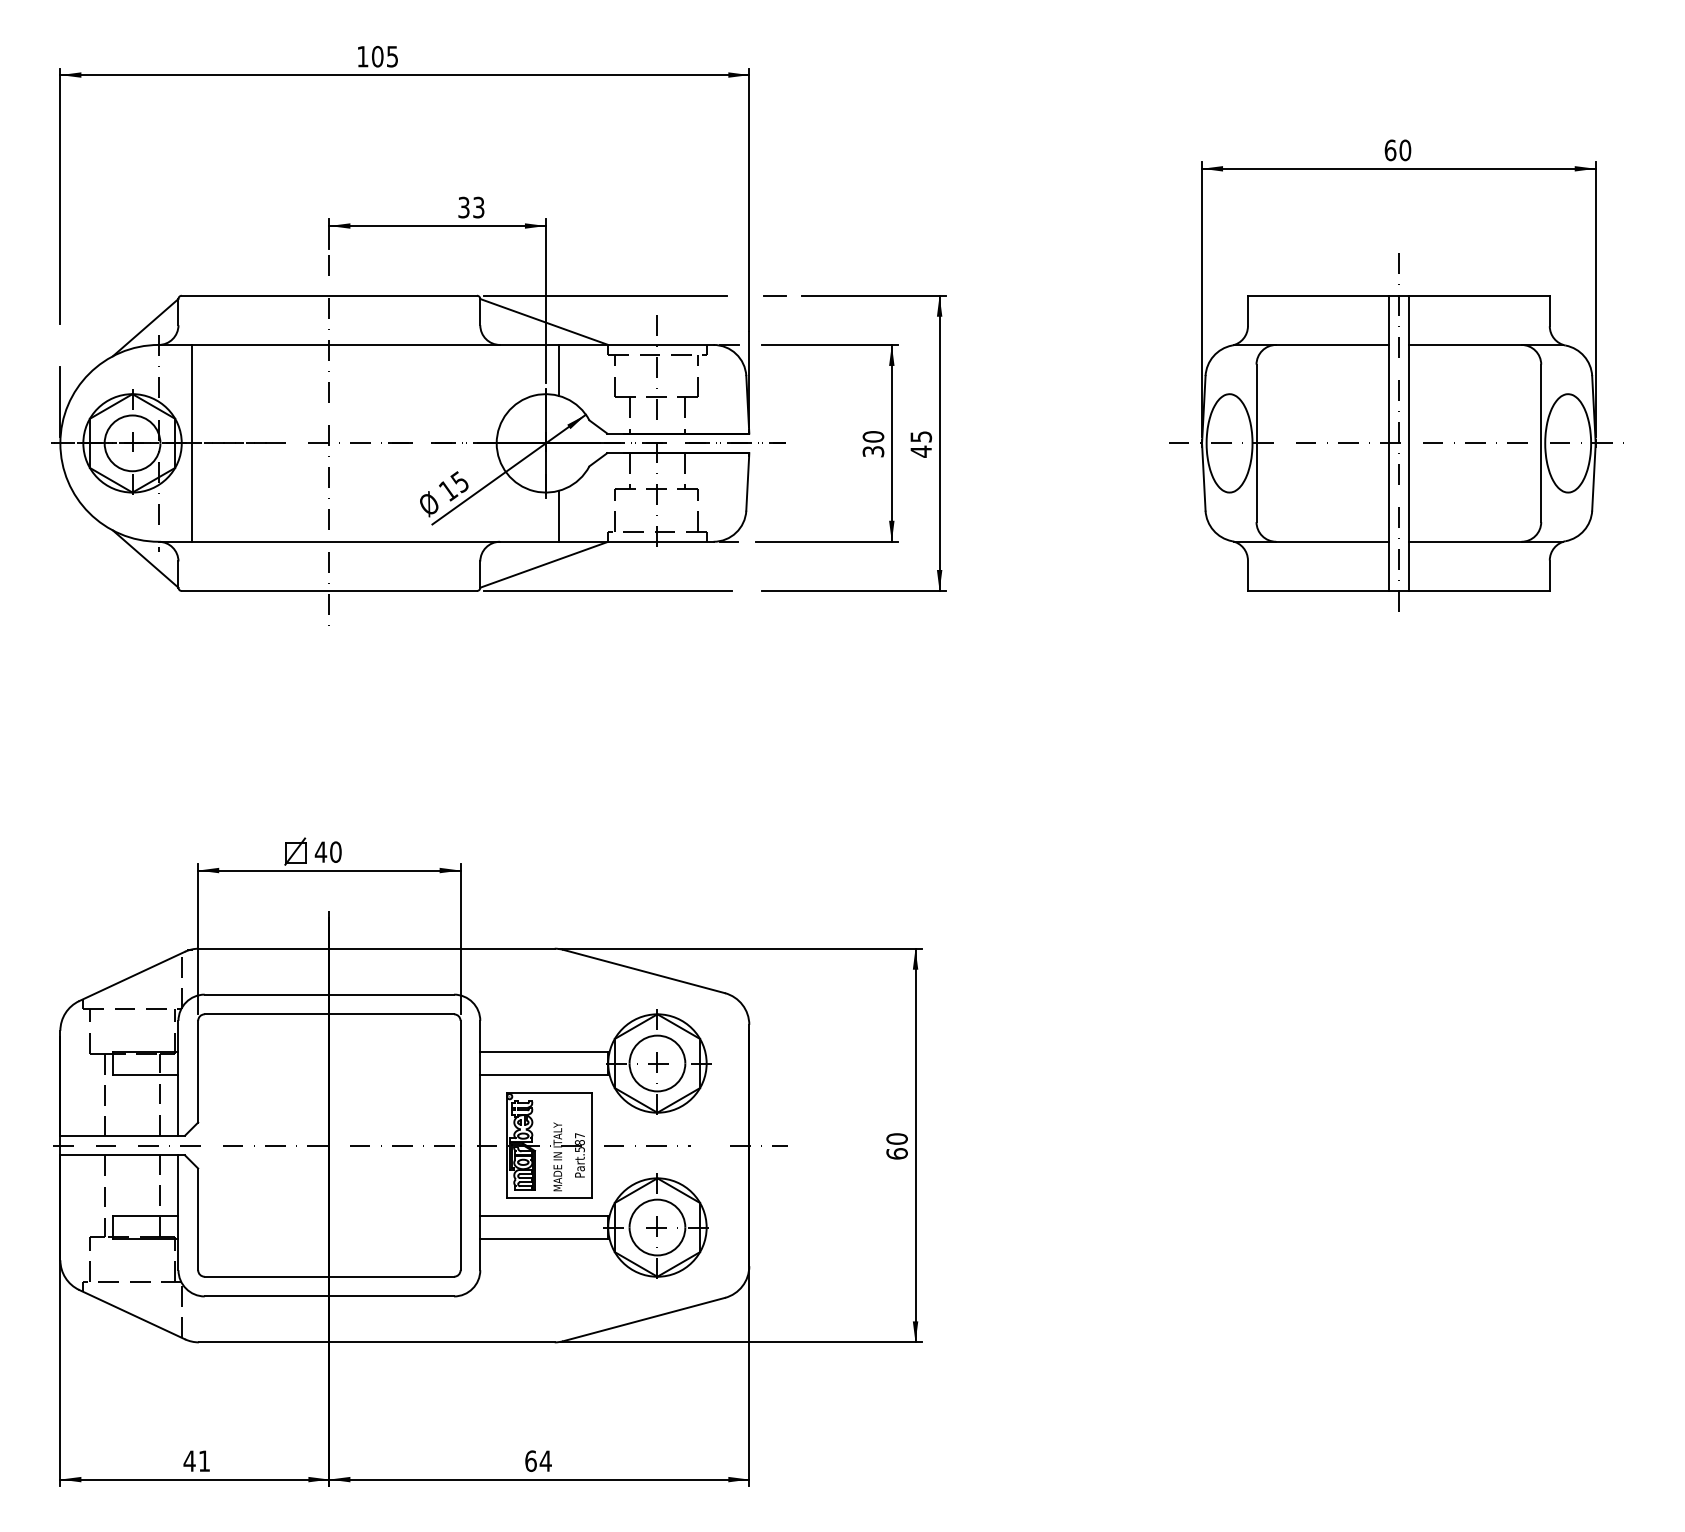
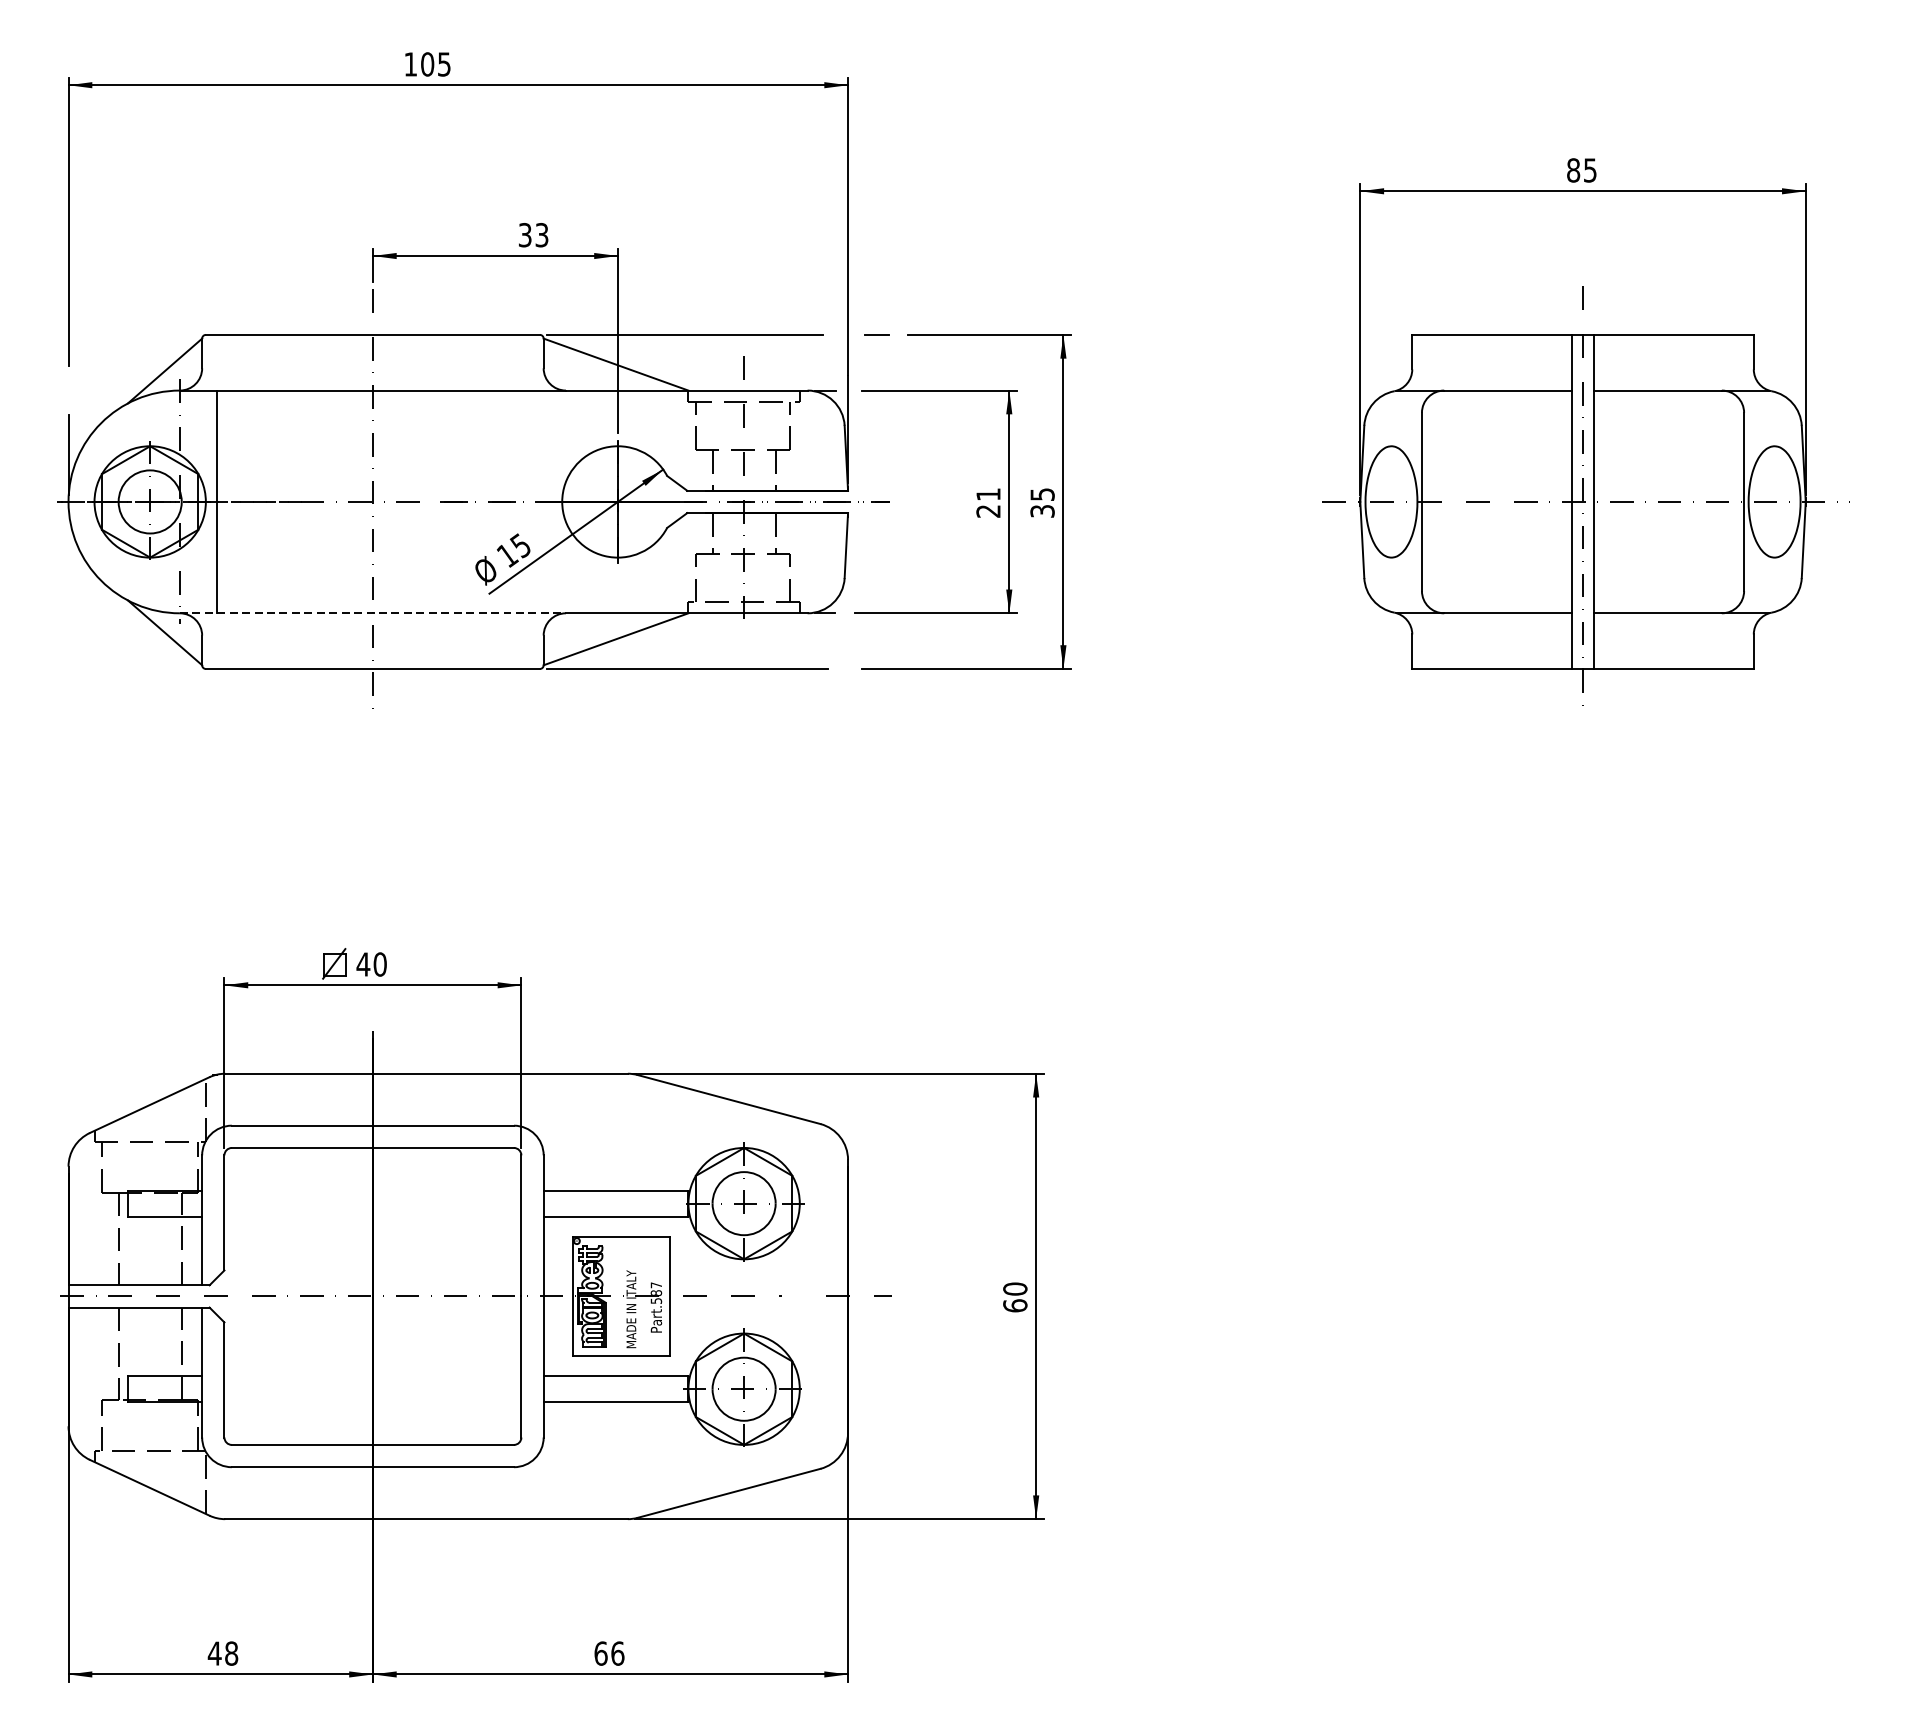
text: (1397, 150) -> (1581, 170), 60 -> 85
line: (559, 369) -> (633, 418), removed
text: (873, 444) -> (988, 503), 30 -> 21
text: (921, 451) -> (1042, 511), 45 -> 35
line: (559, 515) -> (633, 583), removed
line: (329, 541) -> (373, 612), solid -> dashed
text: (545, 1460) -> (617, 1652), 64 -> 66
text: (204, 1461) -> (231, 1653), 41 -> 48

